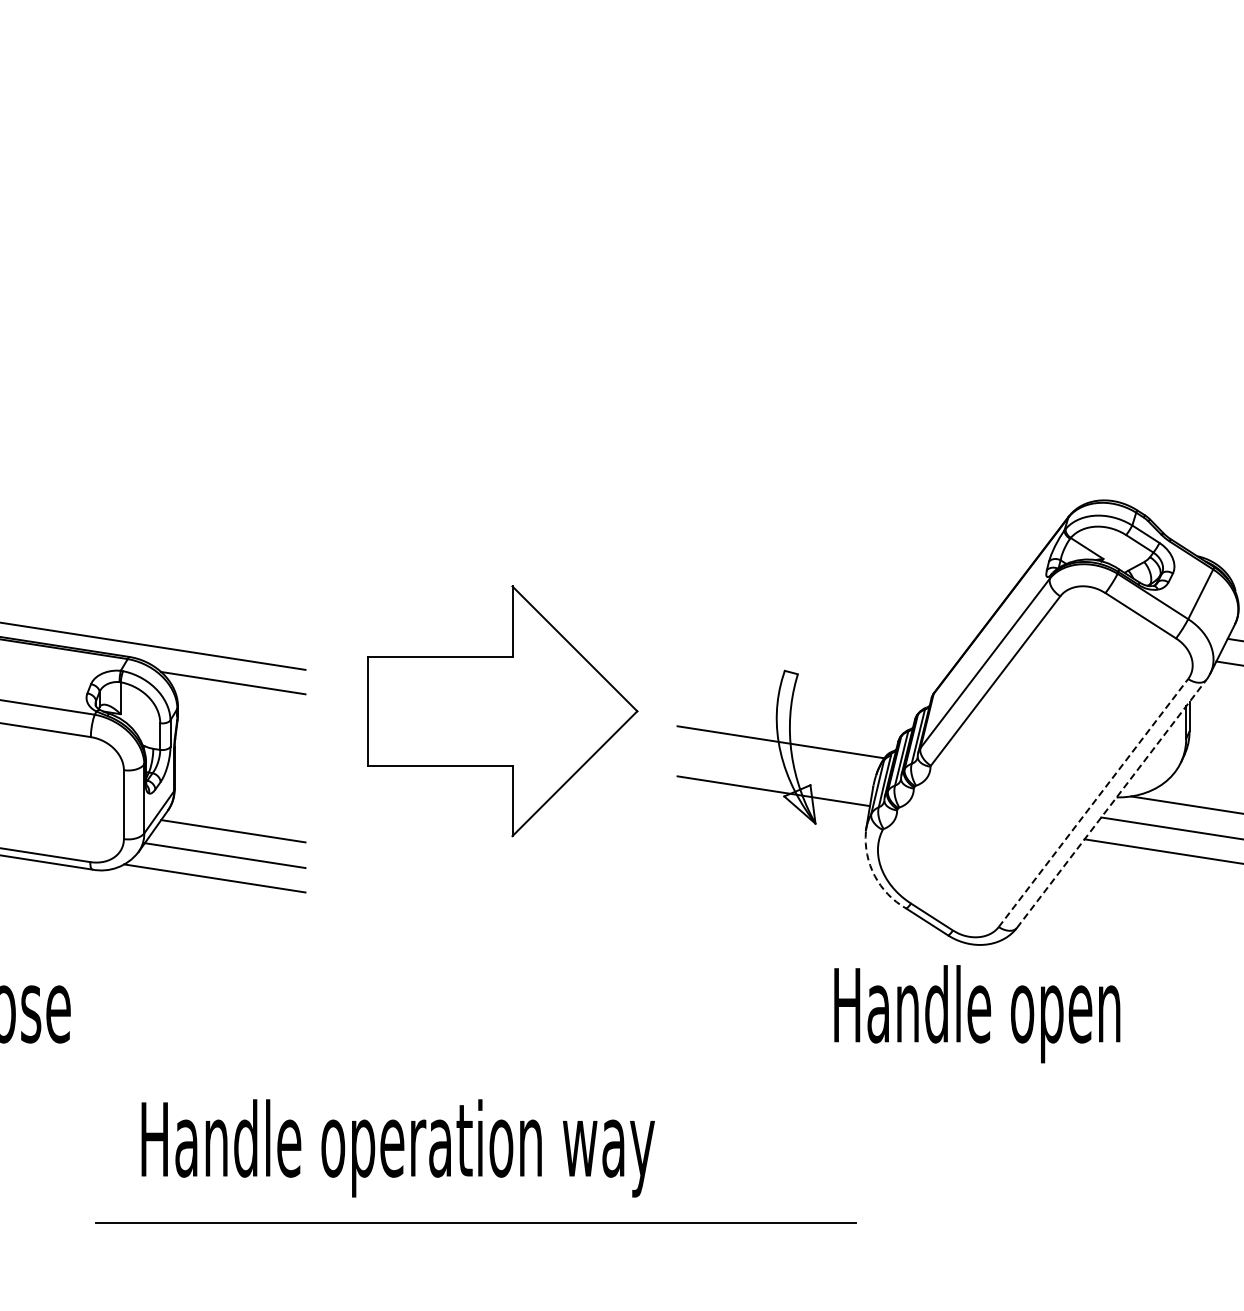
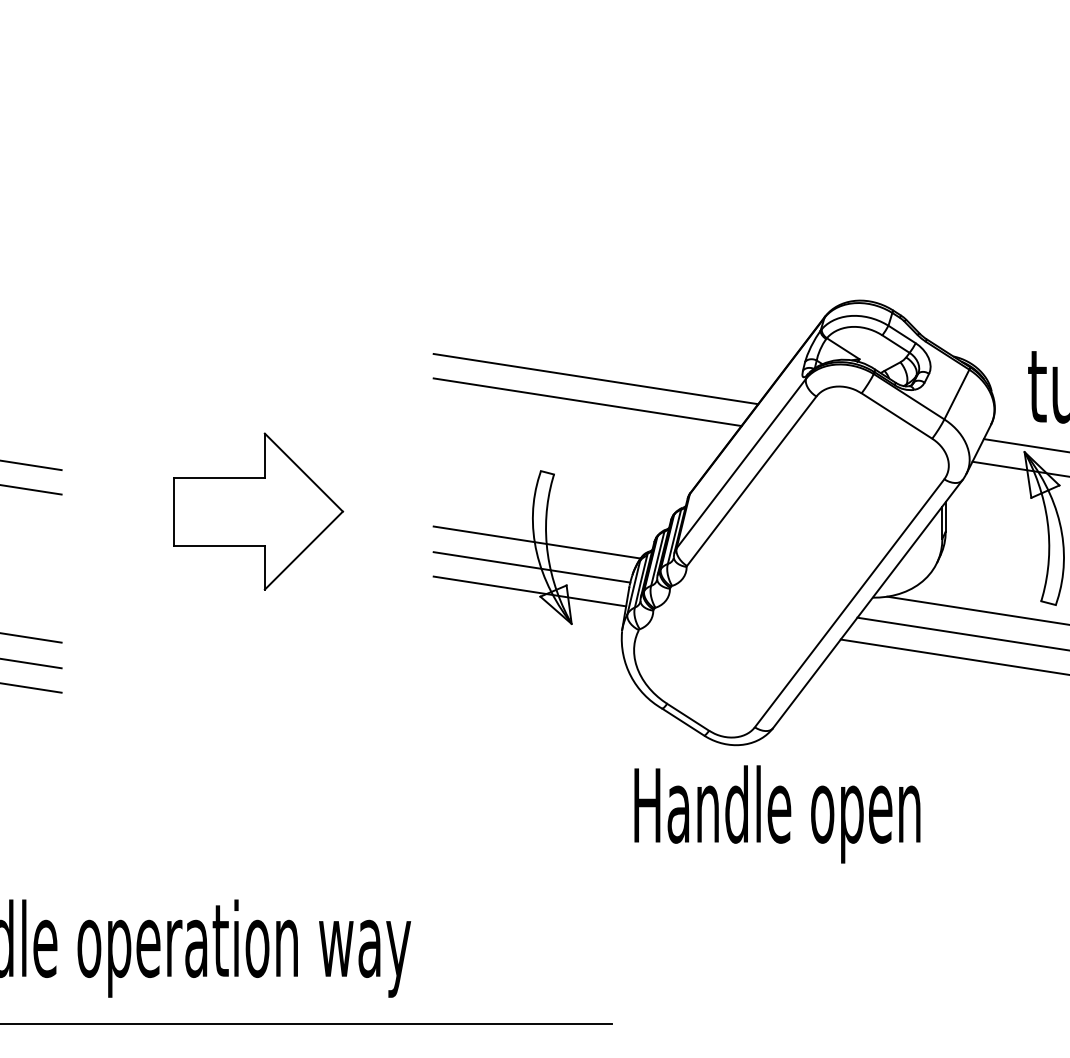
line: (839, 578) -> (595, 378), added
line: (831, 601) -> (587, 401), added
part: (502, 711) -> (258, 511), size x0.62
line: (775, 766) -> (531, 566), added
line: (1093, 802) -> (849, 602), dashed -> solid
line: (1111, 803) -> (867, 603), dashed -> solid
arc: (874, 875) -> (630, 675), dashed -> solid
text: (977, 1014) -> (777, 814), moved

